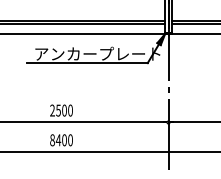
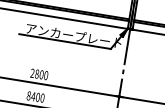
text: (58, 110) -> (37, 74), 2500 -> 2800

